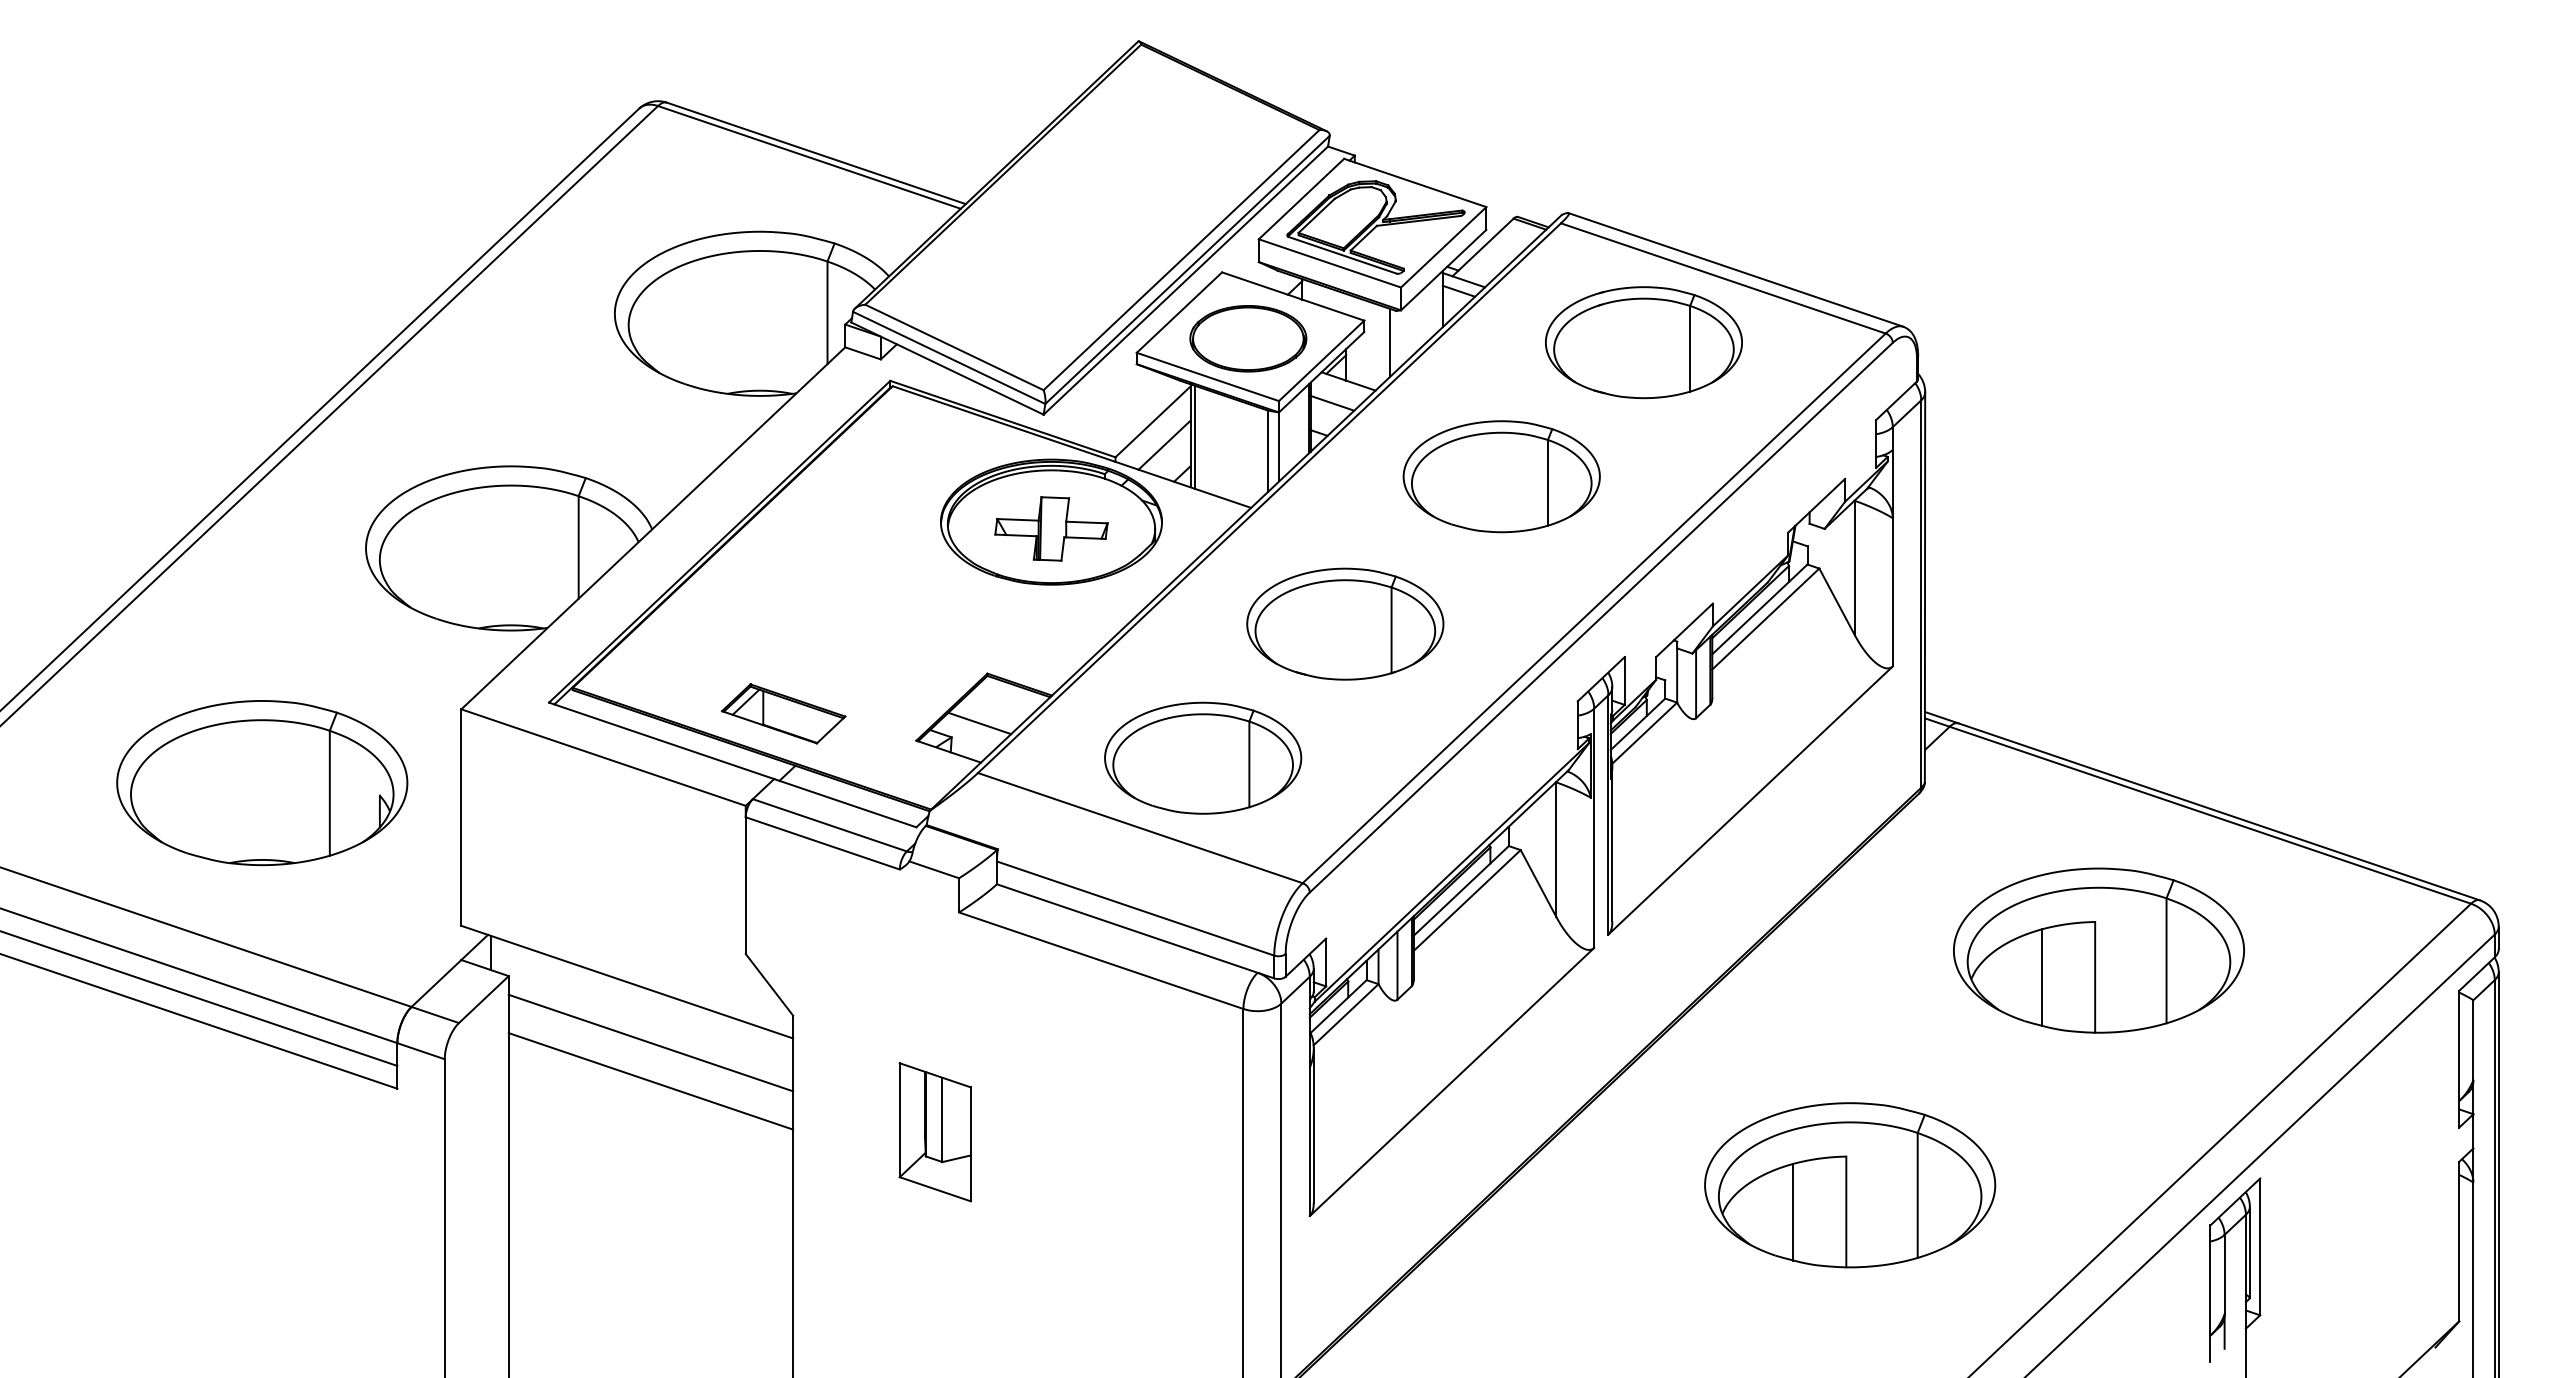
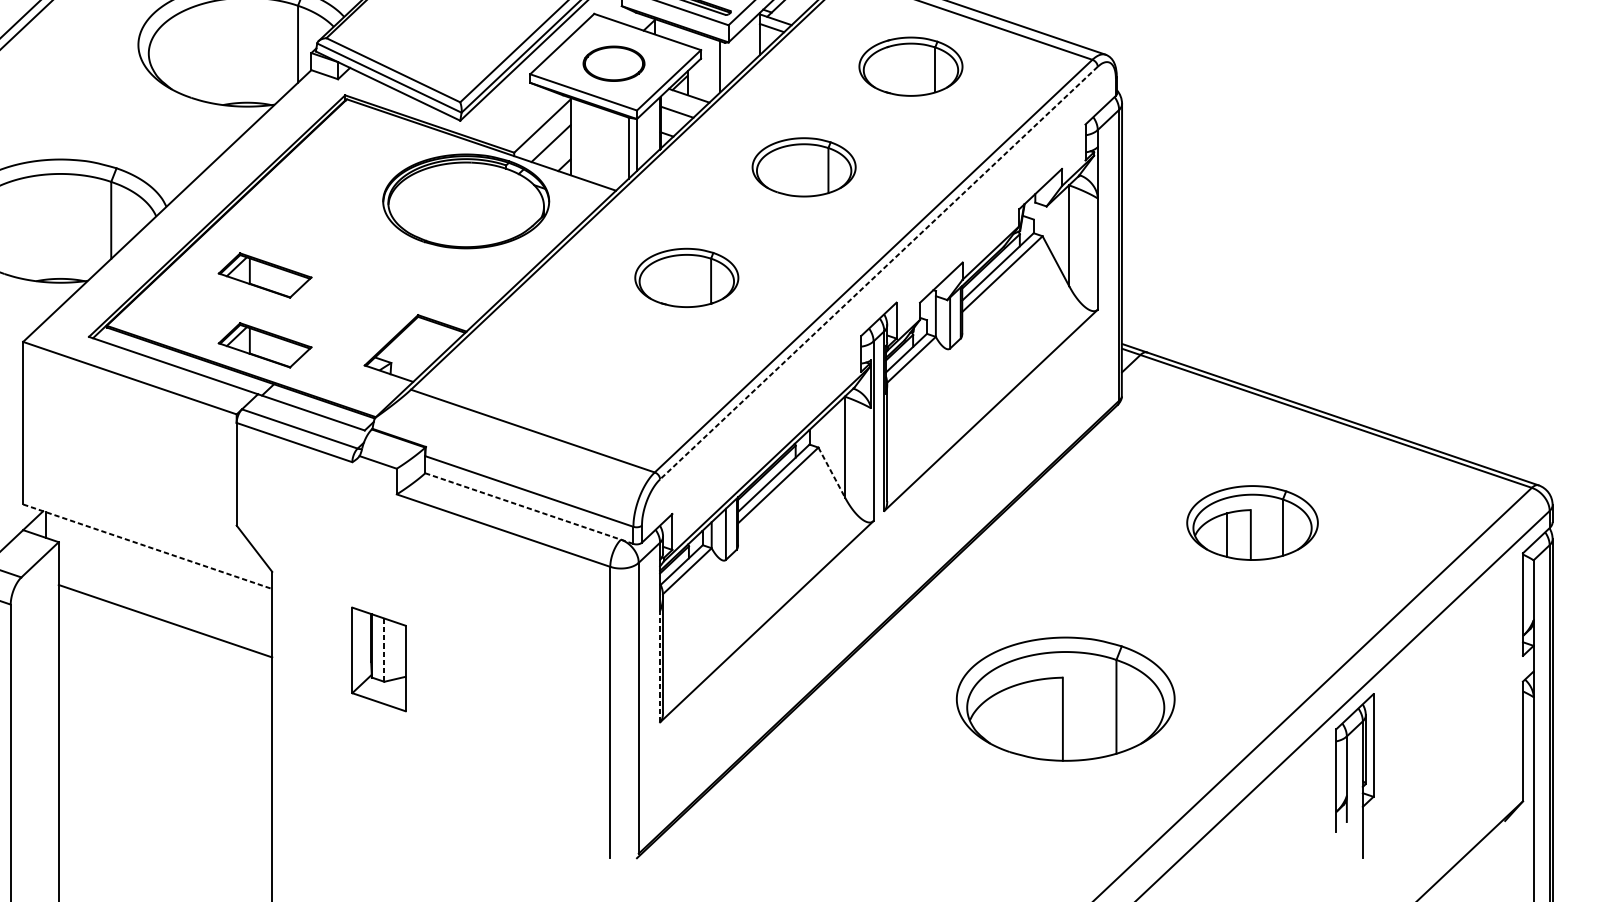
part: (1248, 338) -> (614, 63), size x0.7
part: (1643, 342) -> (910, 66), size x0.7
line: (1194, 436) -> (573, 137), removed
part: (1501, 476) -> (804, 167), size x0.7
part: (1051, 528) -> (466, 206), removed
line: (1601, 617) -> (879, 272), solid -> dashed
part: (783, 620) -> (265, 275), added
part: (1345, 623) -> (686, 277), size x0.7
line: (979, 723) -> (412, 352), removed
part: (1203, 757) -> (580, 378), removed
line: (1538, 883) -> (831, 472), solid -> dashed
line: (1135, 931) -> (529, 508), solid -> dashed
part: (2098, 950) -> (1252, 522), size x0.6
line: (627, 982) -> (147, 546), solid -> dashed
line: (650, 1042) -> (165, 592), removed
line: (942, 1120) -> (384, 650), solid -> dashed
line: (1309, 1141) -> (659, 666), solid -> dashed
line: (1793, 1211) -> (1023, 718), removed

